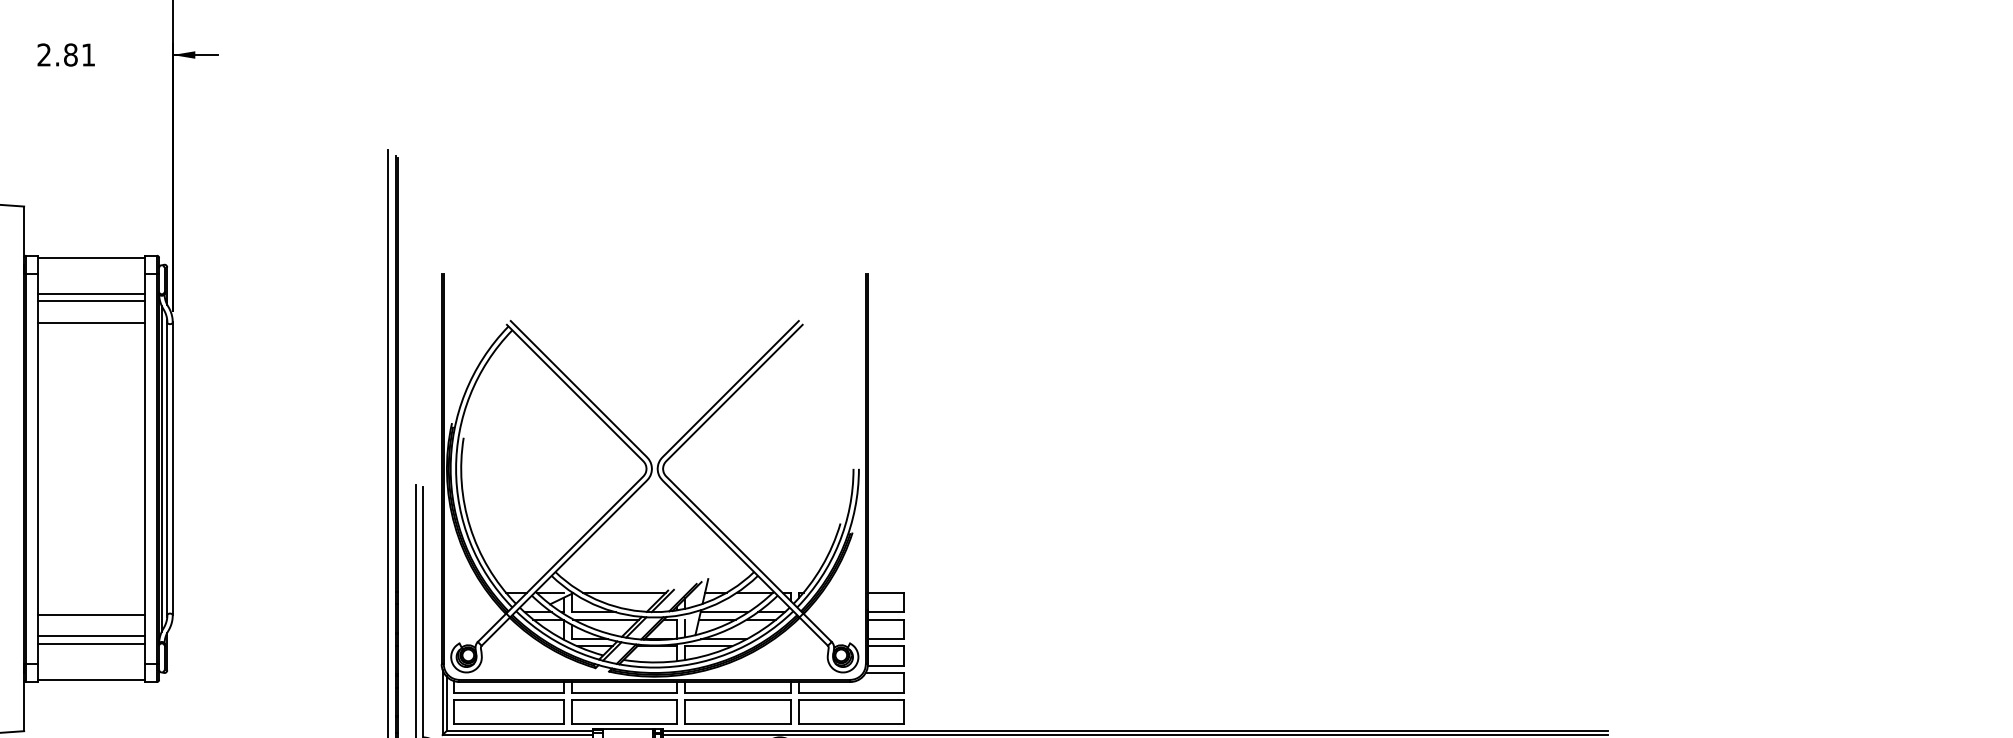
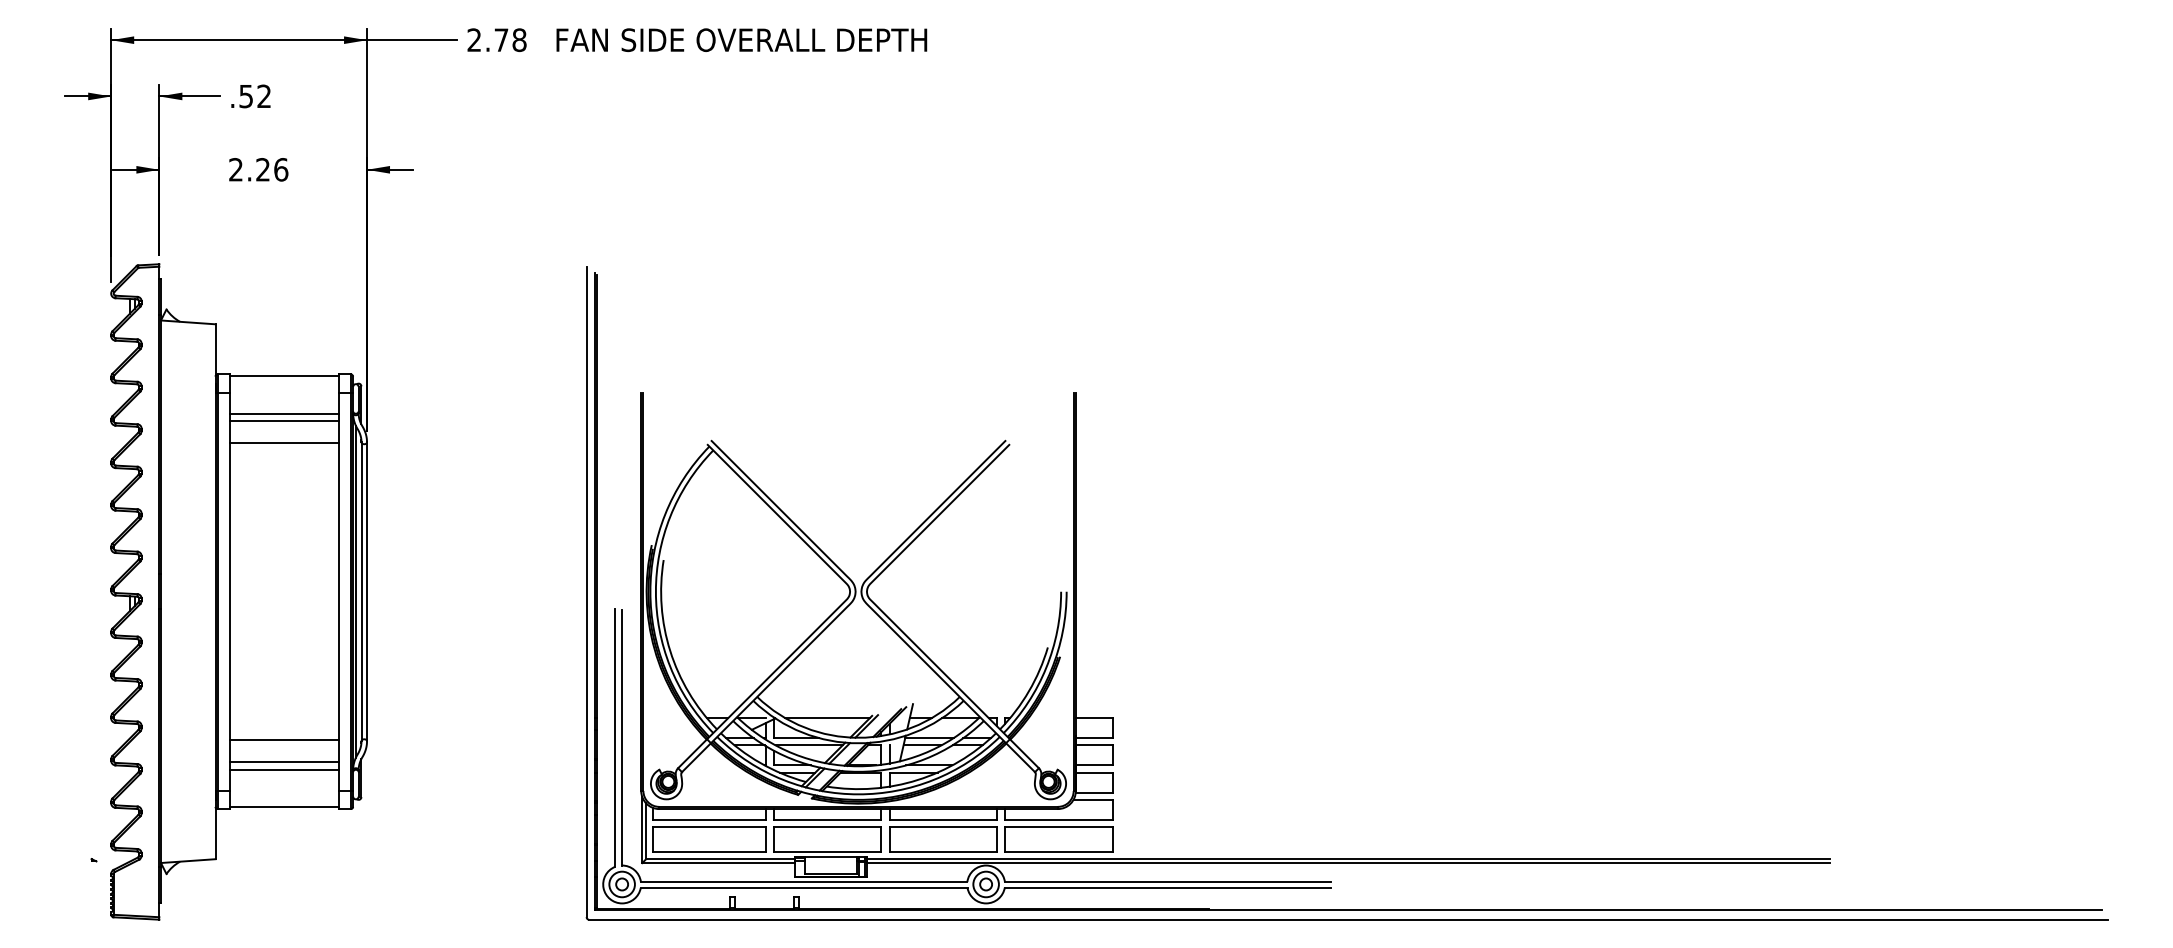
text: (80, 54) -> (272, 169), 2.81 -> 2.26

